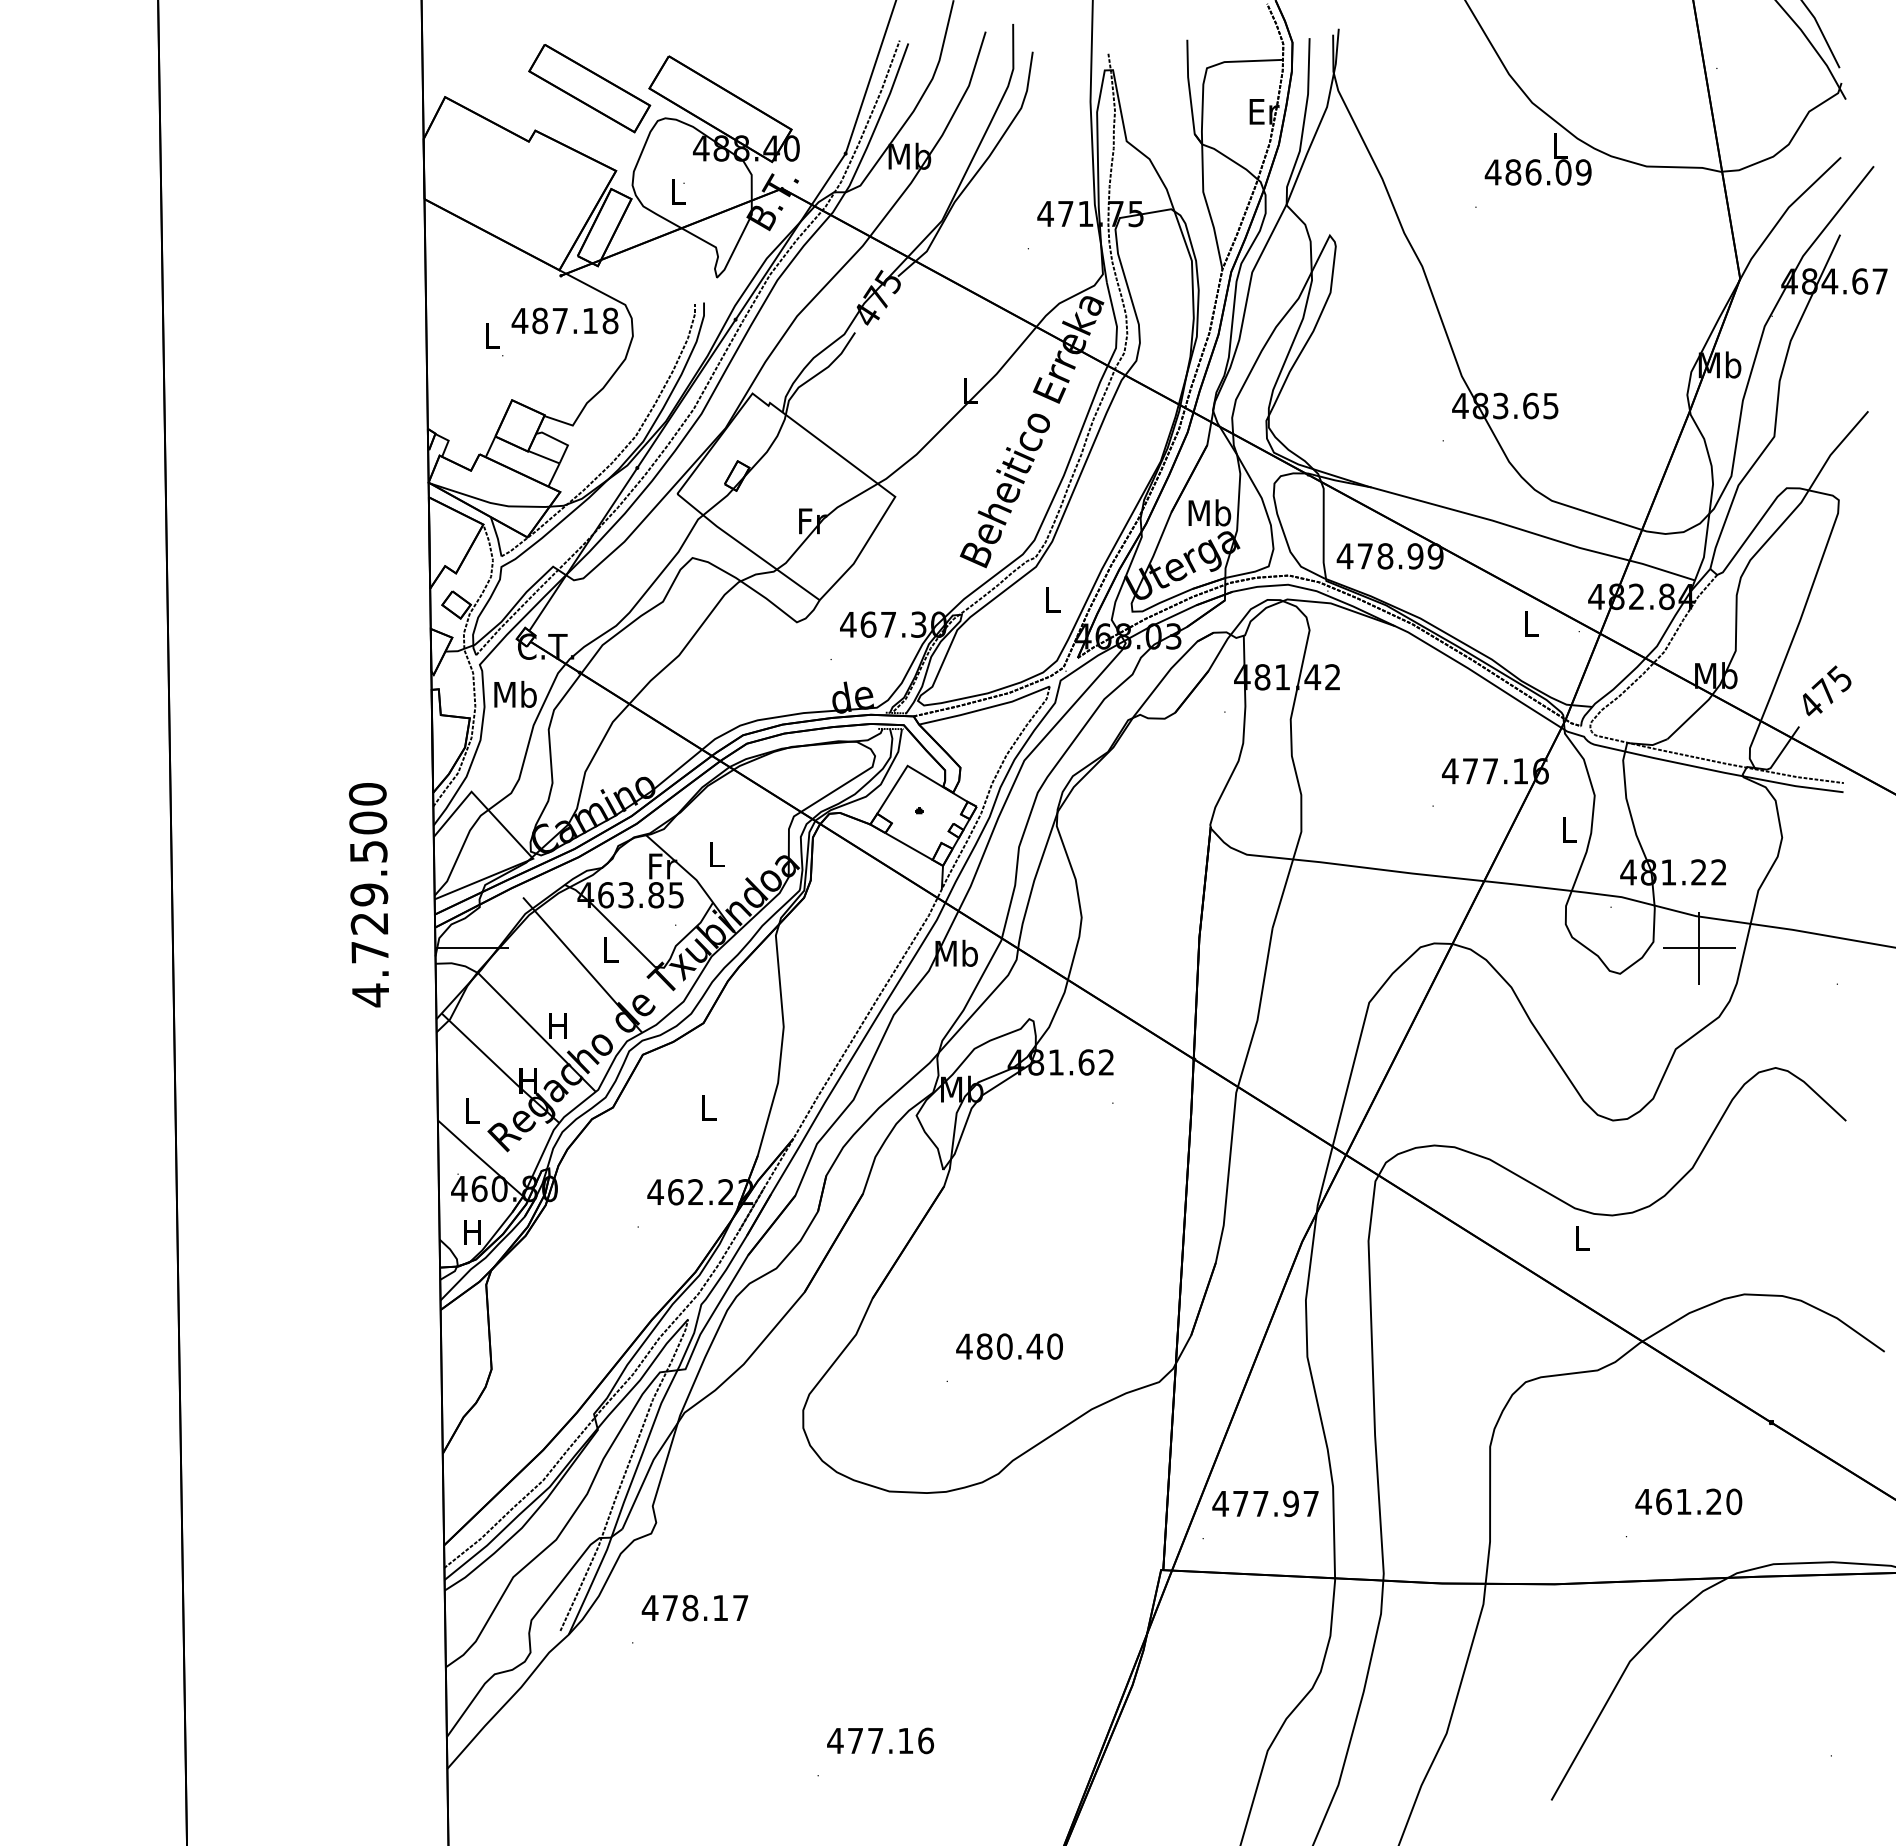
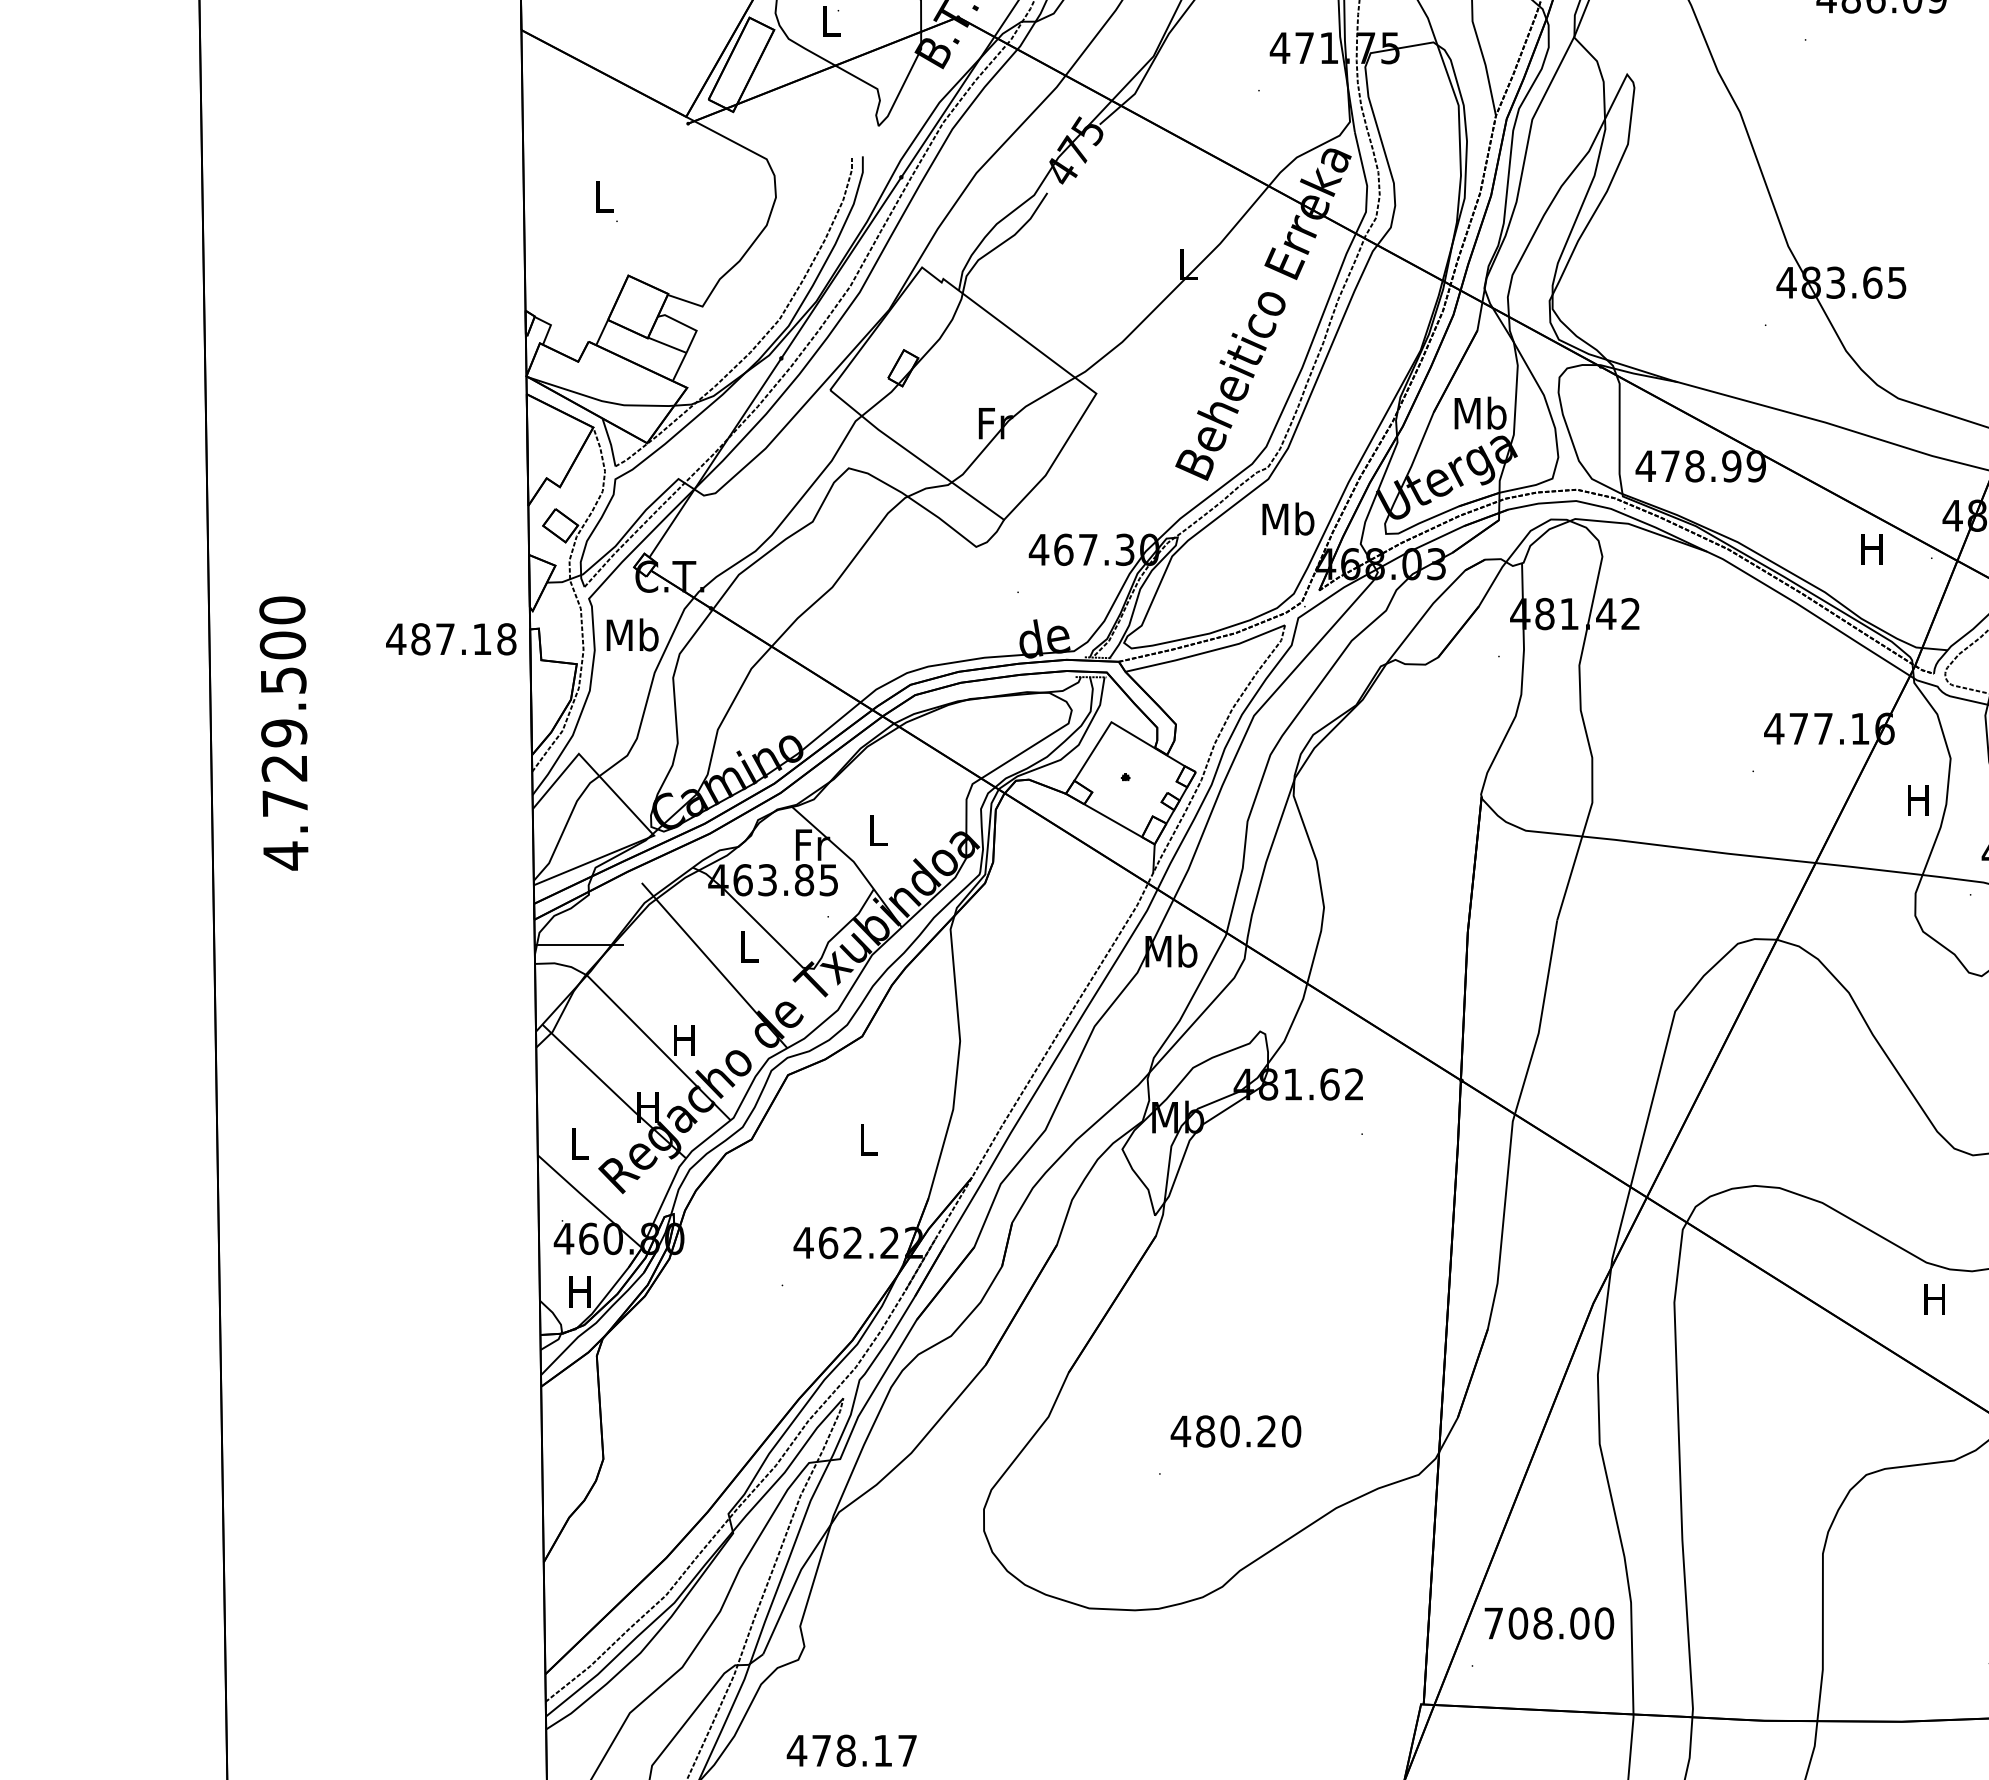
text: (564, 320) -> (450, 638), moved
text: (1052, 599) -> (1288, 519), L -> Mb
text: (1530, 623) -> (1872, 548), L -> H
text: (1567, 829) -> (1917, 799), L -> H
text: (368, 895) -> (283, 733), moved
text: (1581, 1238) -> (1934, 1299), L -> H
text: (1034, 1346) -> (1266, 1431), 480.40 -> 480.20
text: (1265, 1503) -> (1548, 1623), 477.97 -> 708.00

